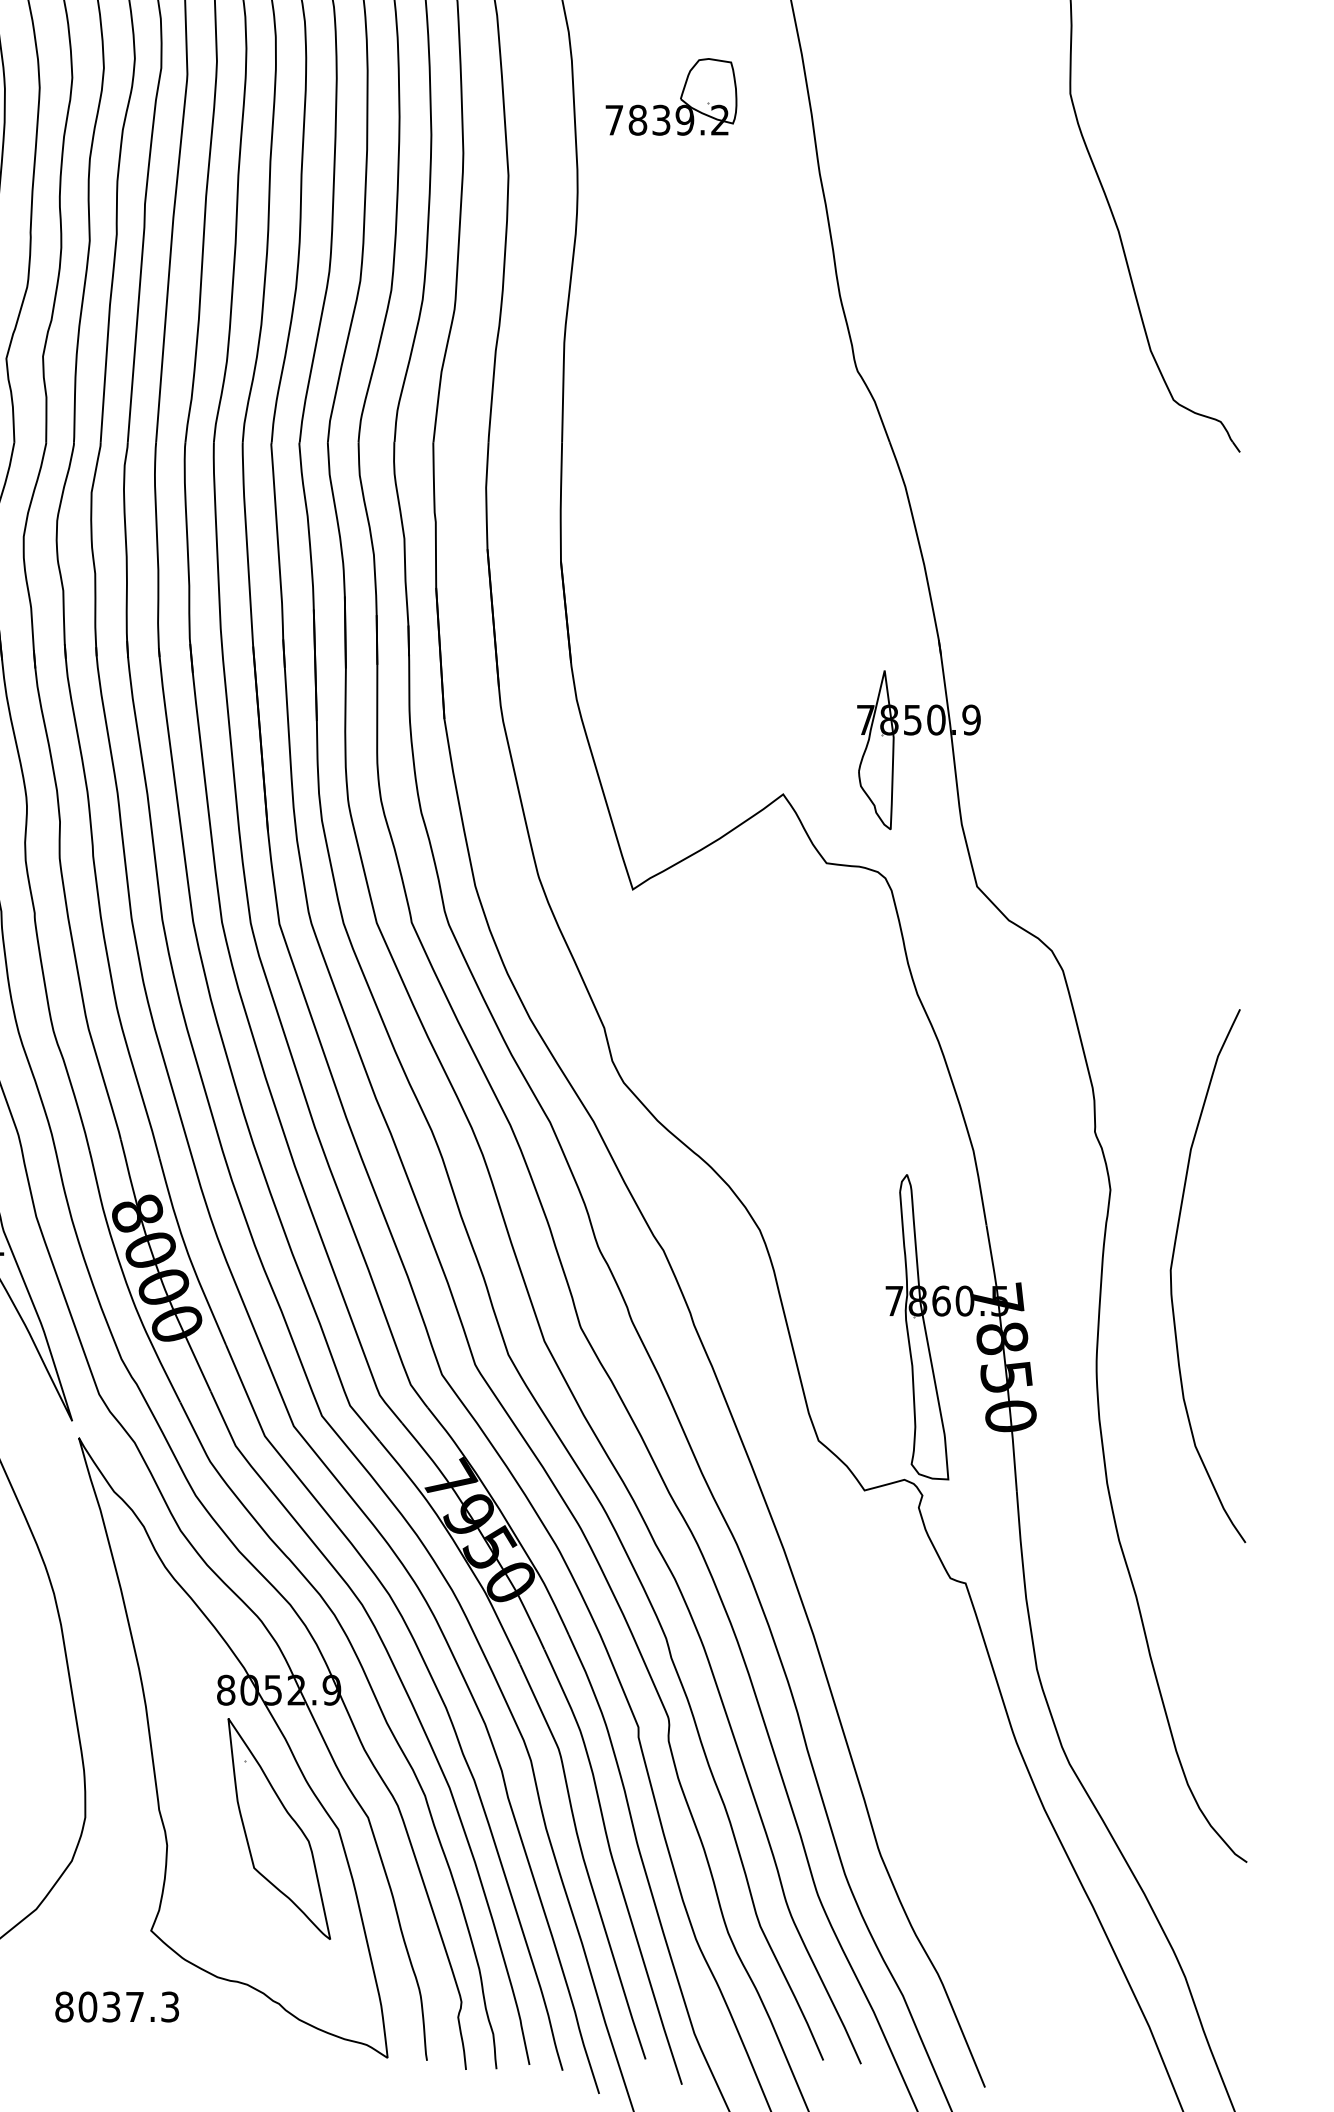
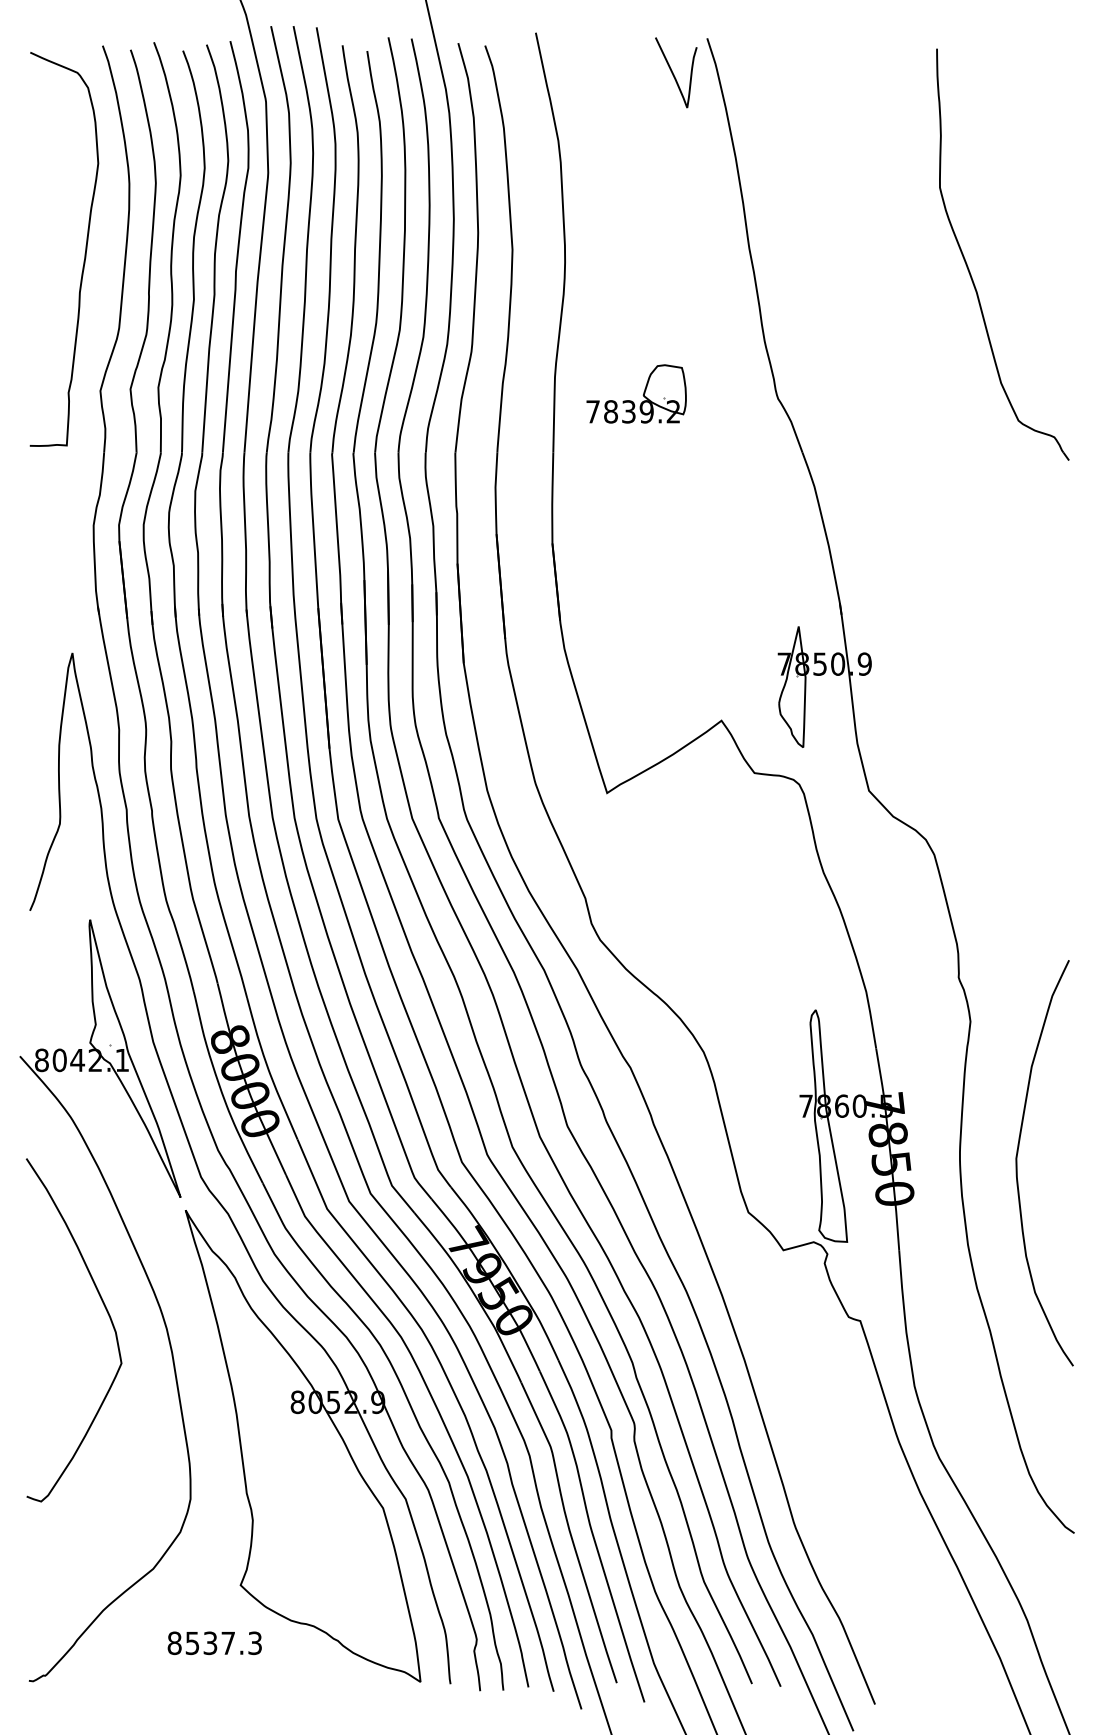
part: (679, 98) -> (642, 395), moved
curve: (1172, 1276) -> (1017, 1163), moved
part: (278, 1828) -> (337, 1507), removed
text: (87, 2007) -> (192, 1643), 8037.3 -> 8537.3

